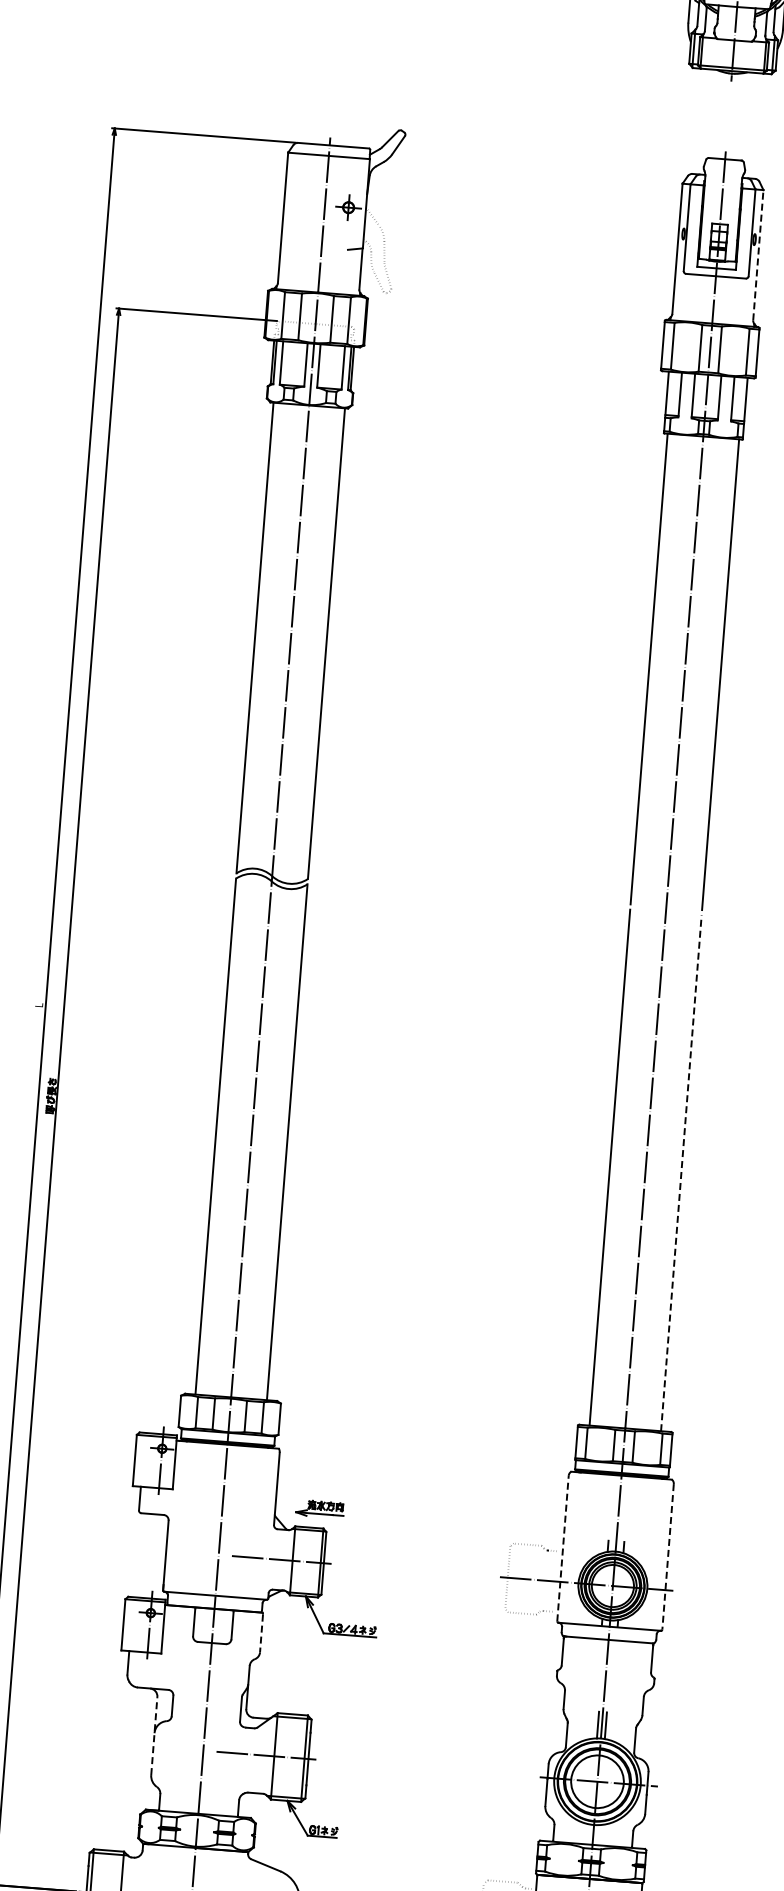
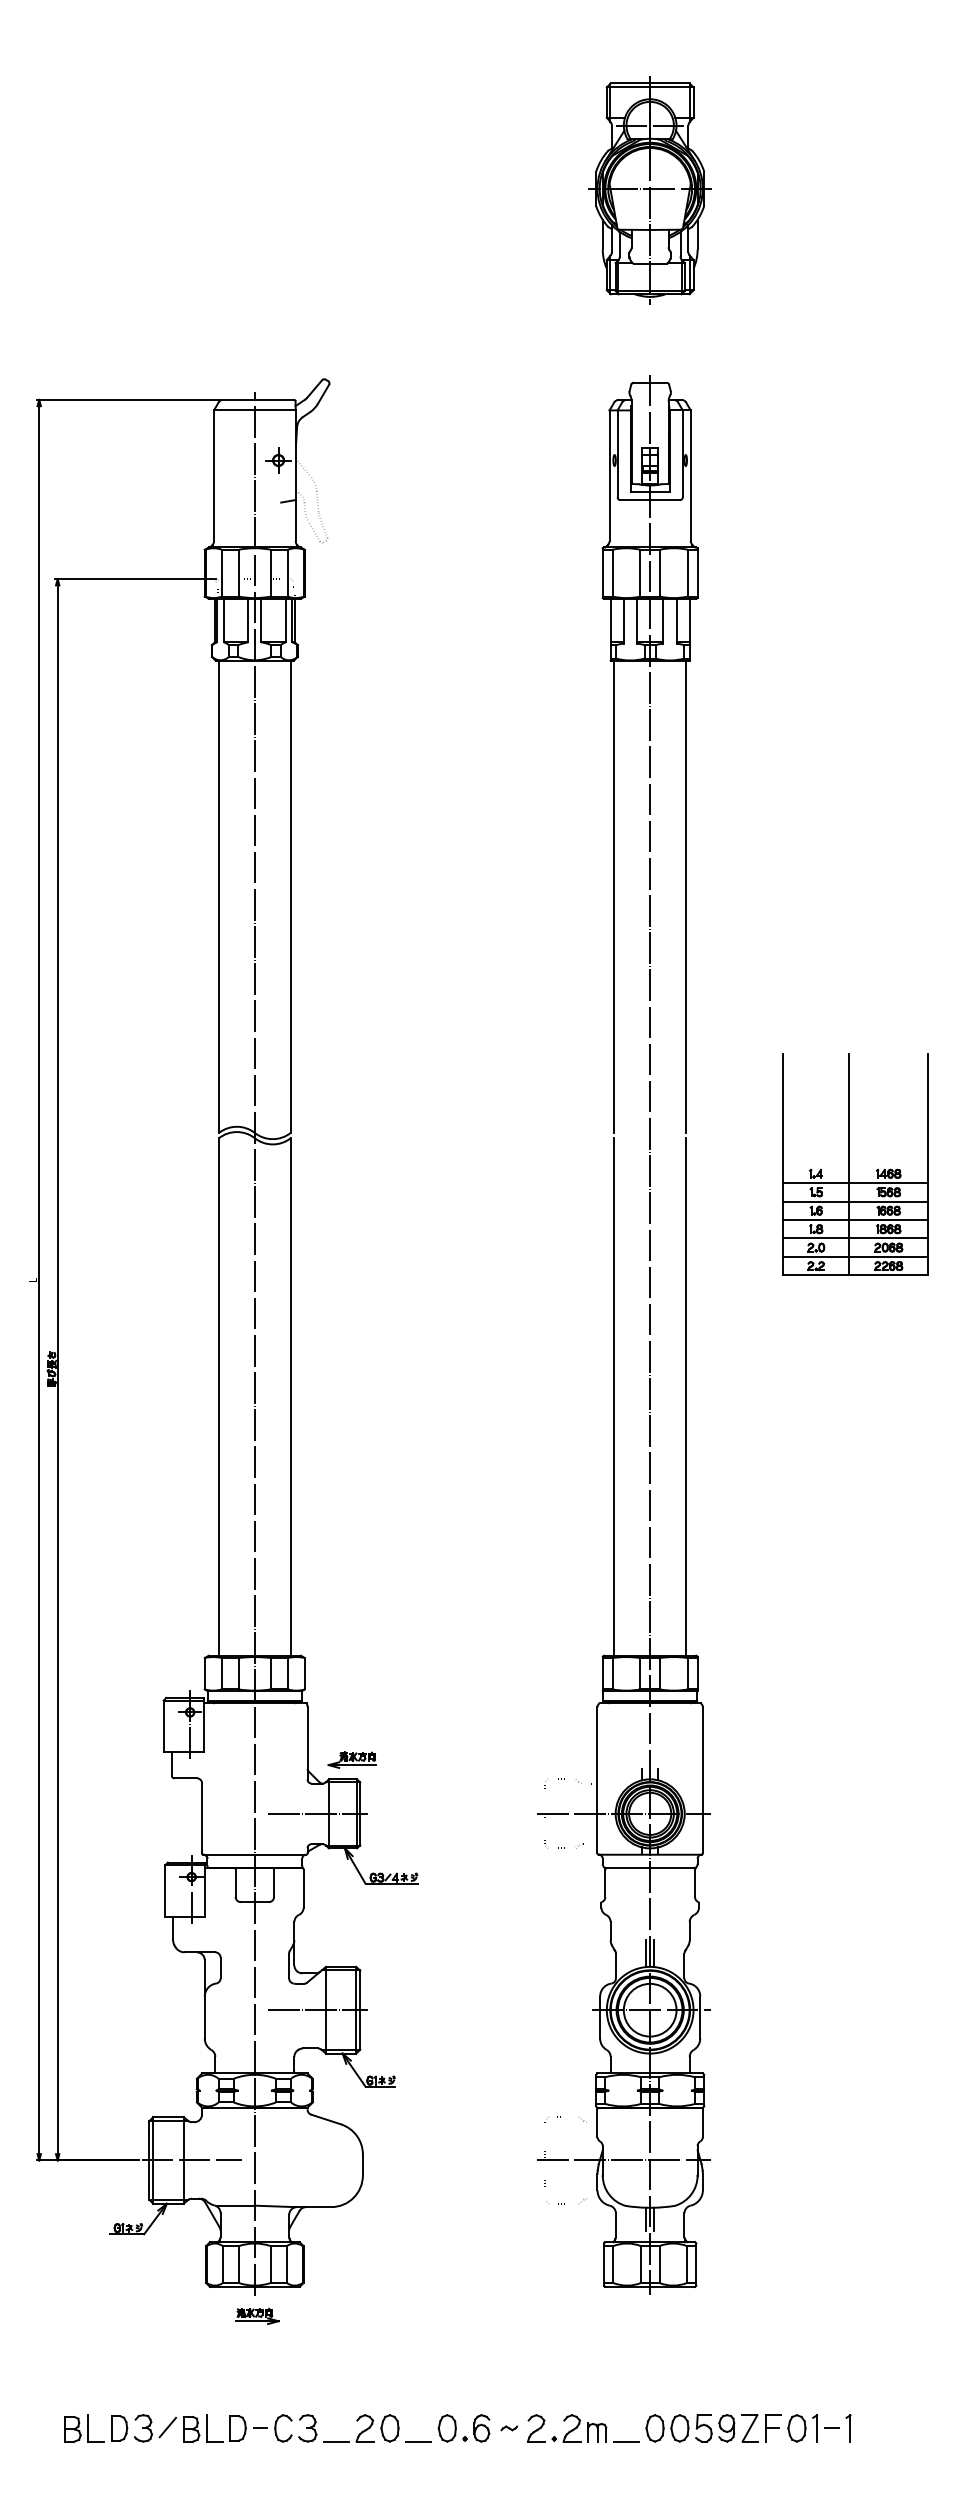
line: (758, 254) -> (690, 475), dashed -> solid
line: (681, 1172) -> (686, 1396), dashed -> solid
line: (563, 1548) -> (597, 1780), dashed -> solid
line: (667, 1556) -> (702, 1780), dashed -> solid
line: (261, 1633) -> (303, 1888), dashed -> solid
line: (154, 1735) -> (204, 1998), dashed -> solid

